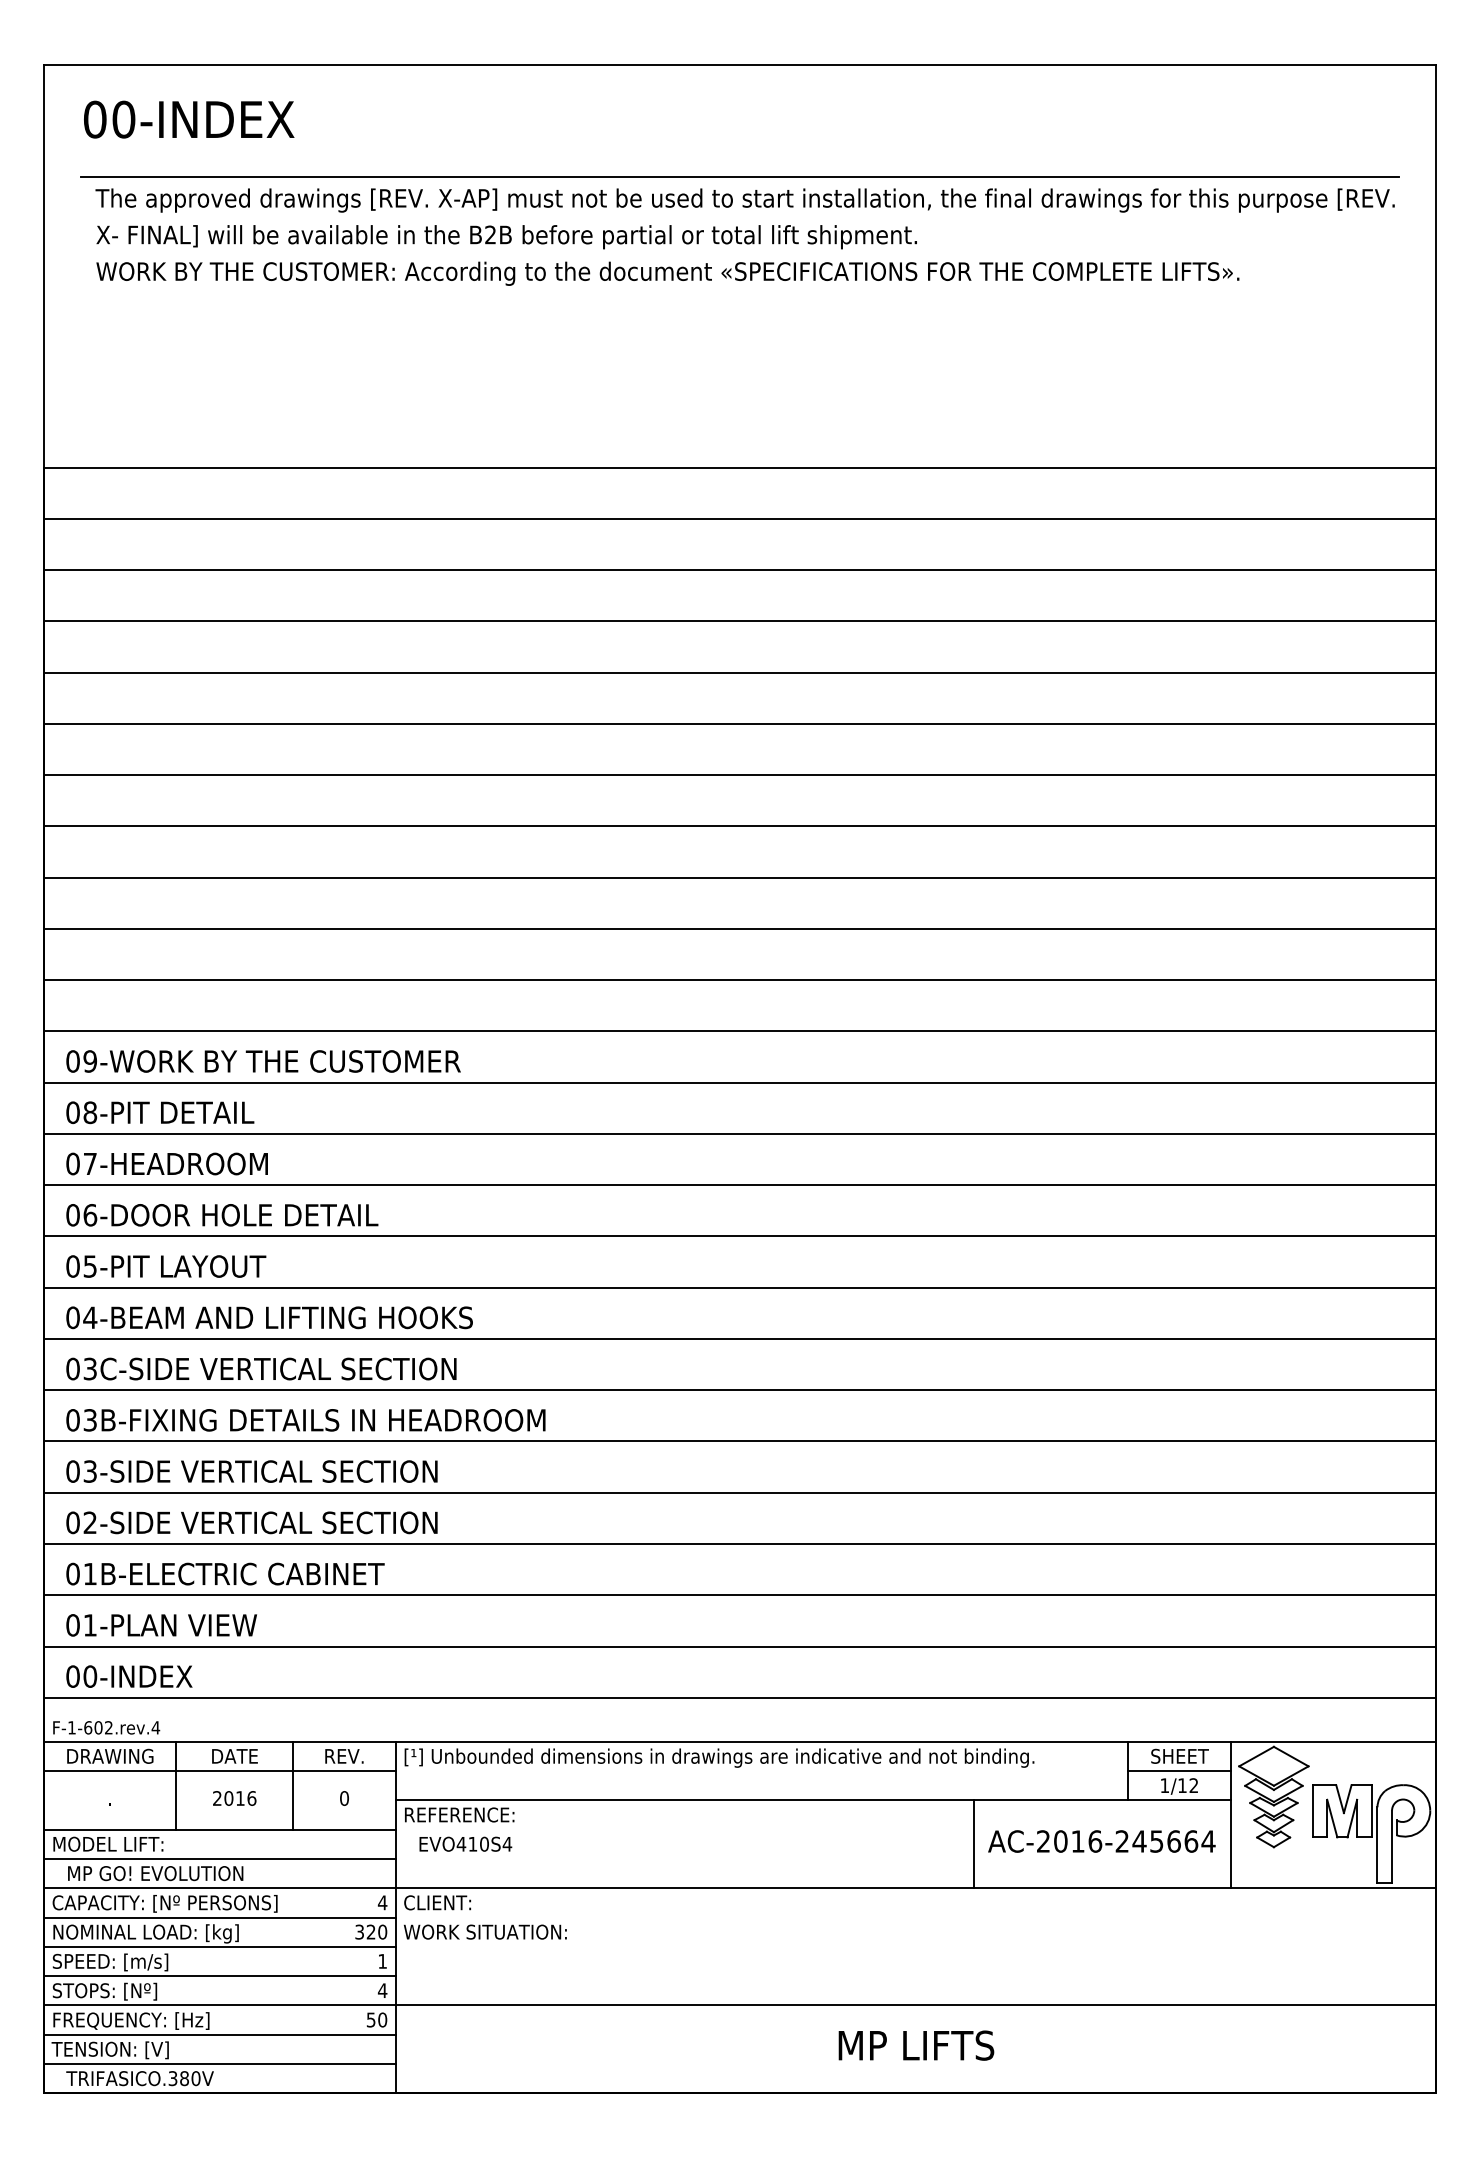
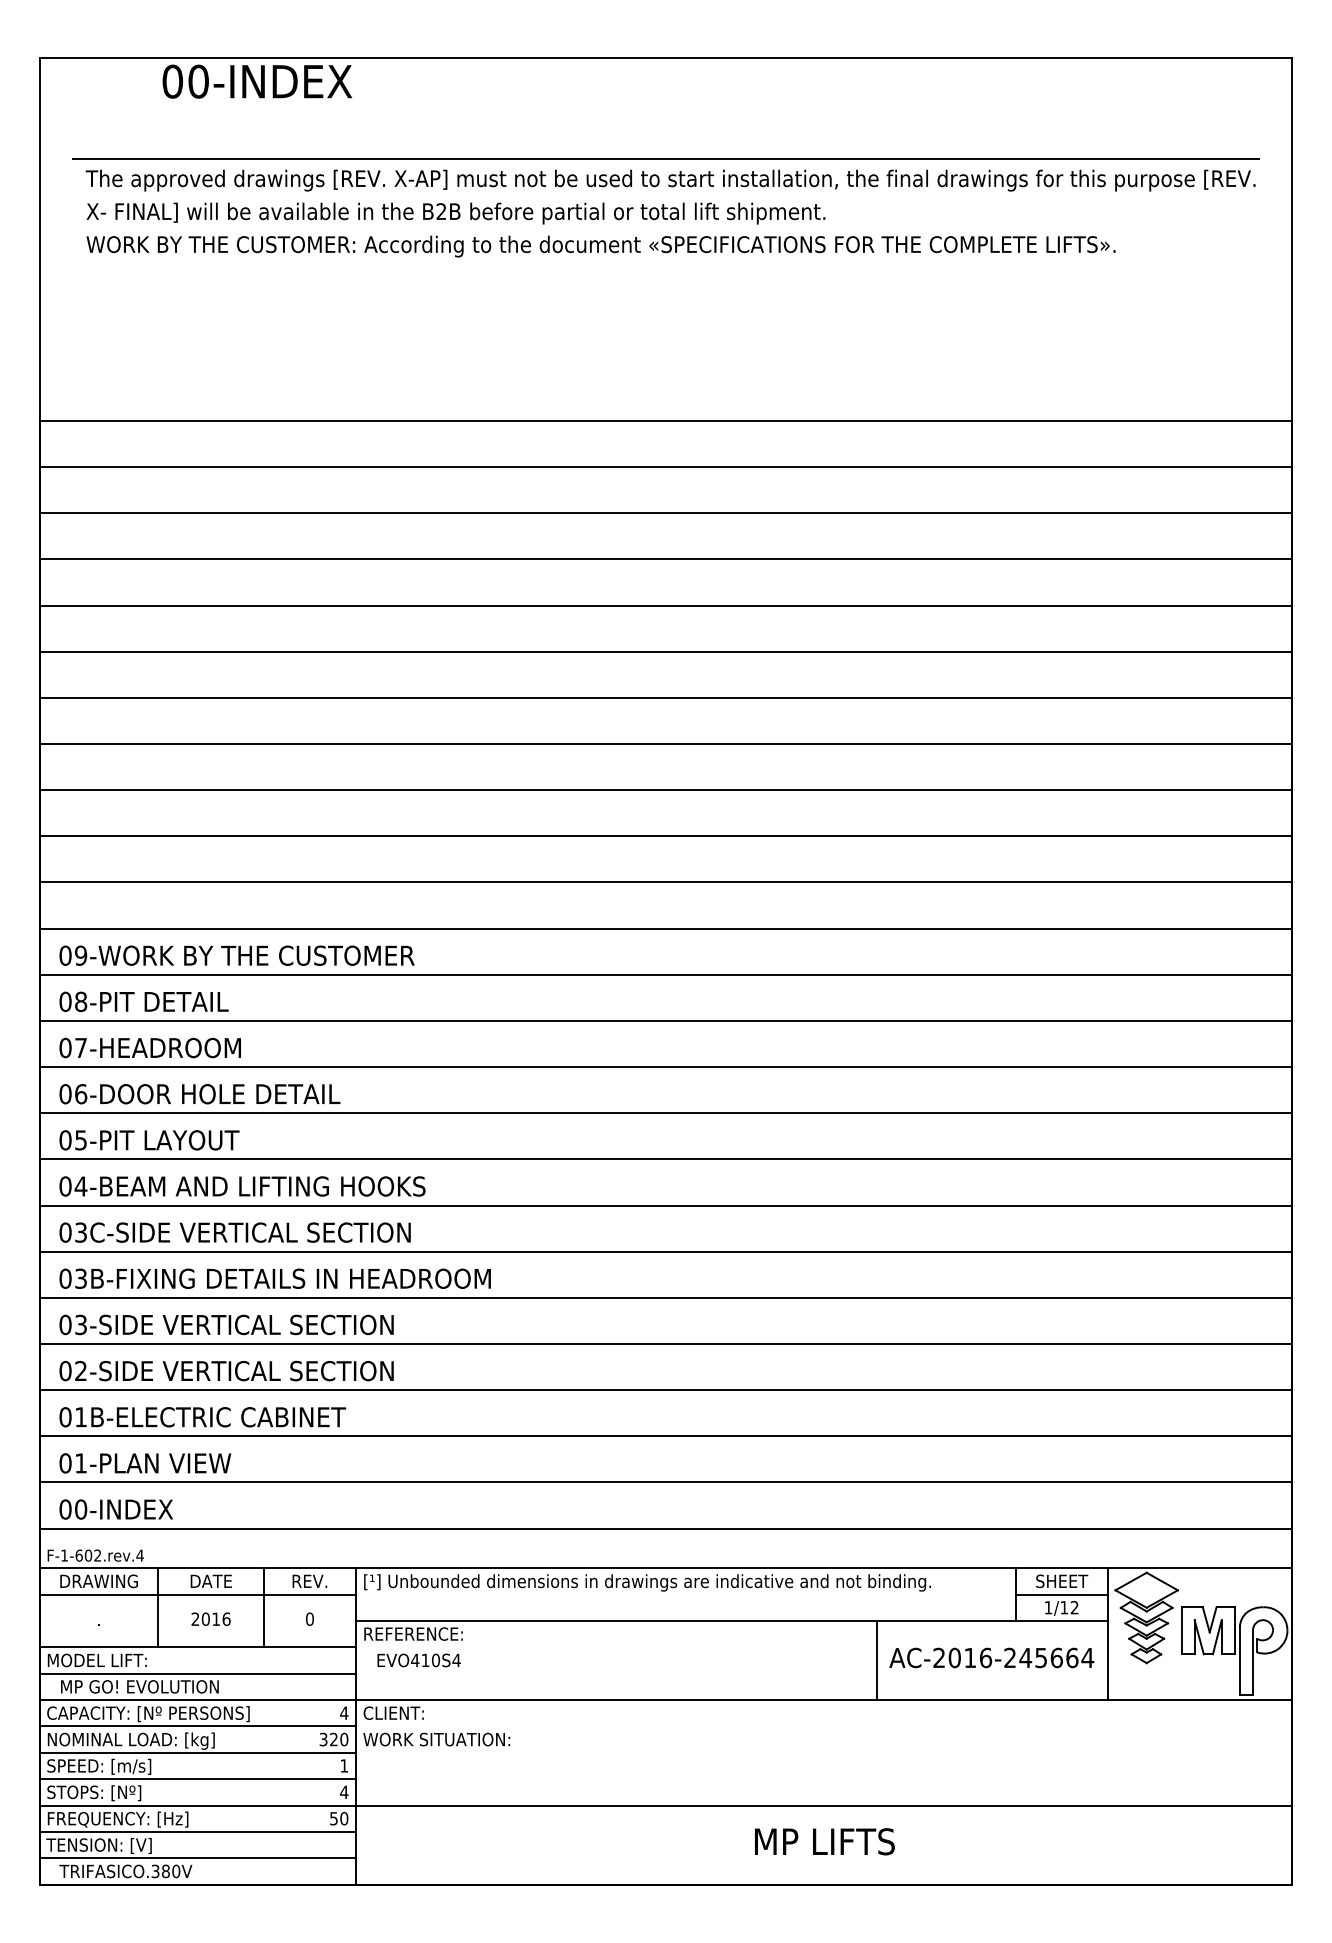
text: (189, 119) -> (257, 81), moved

